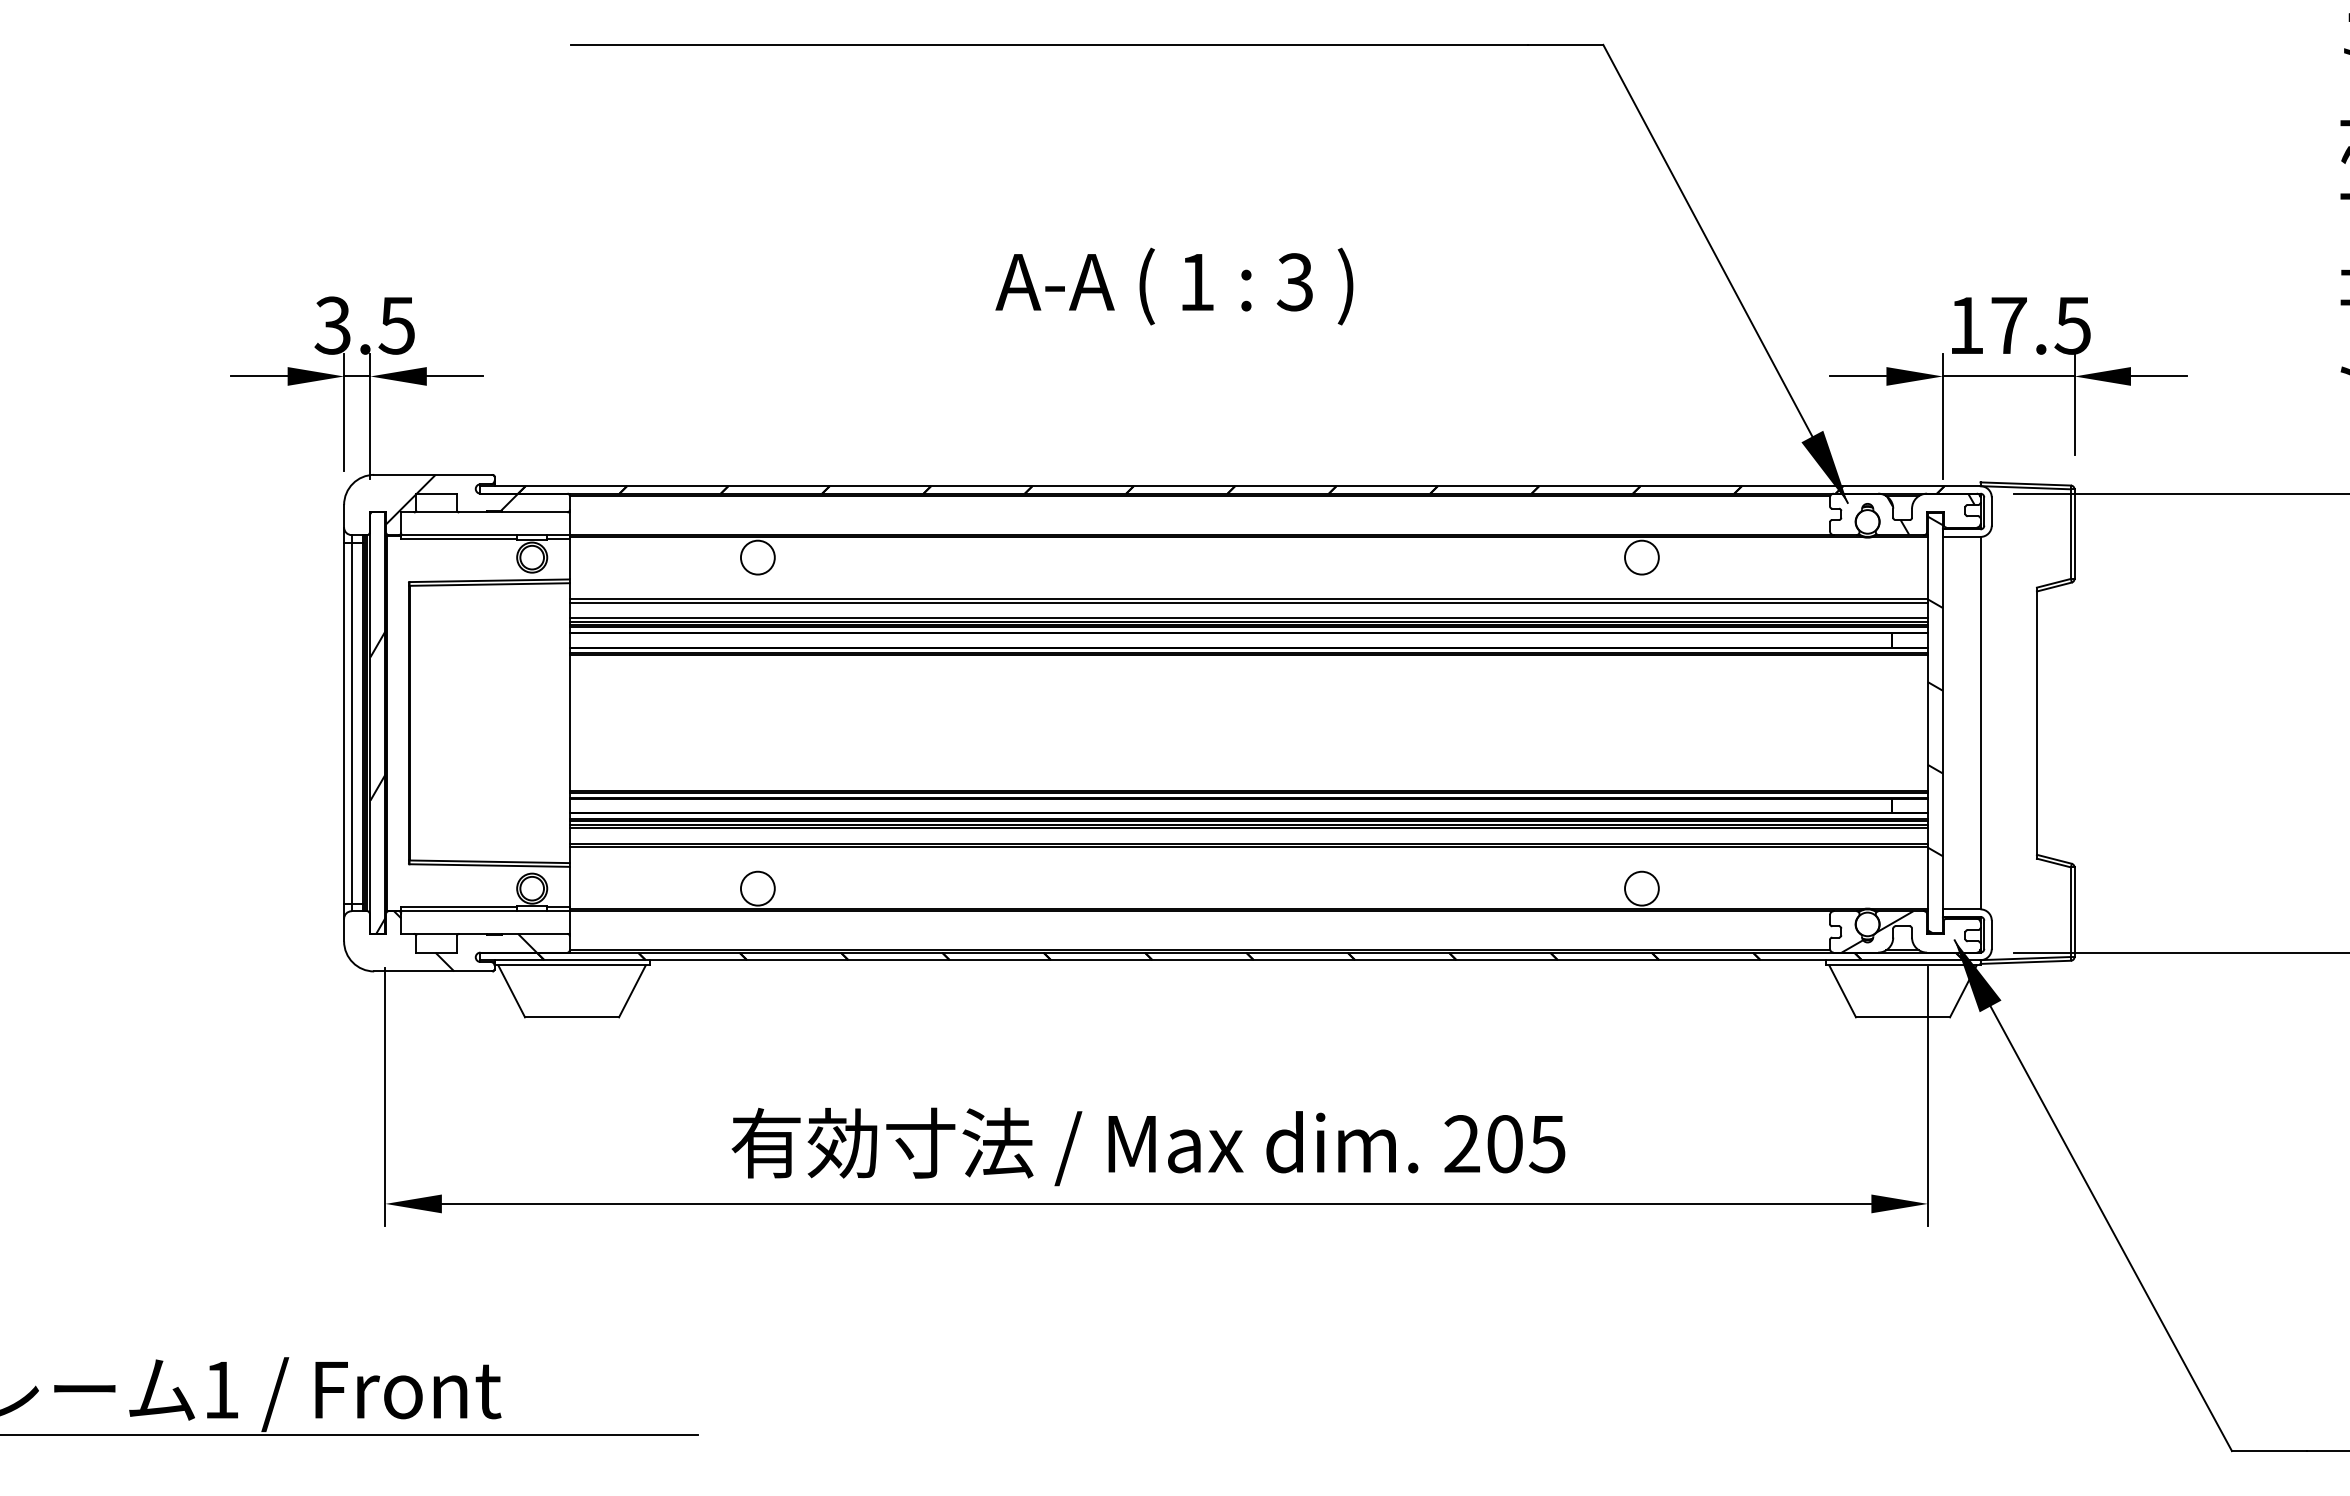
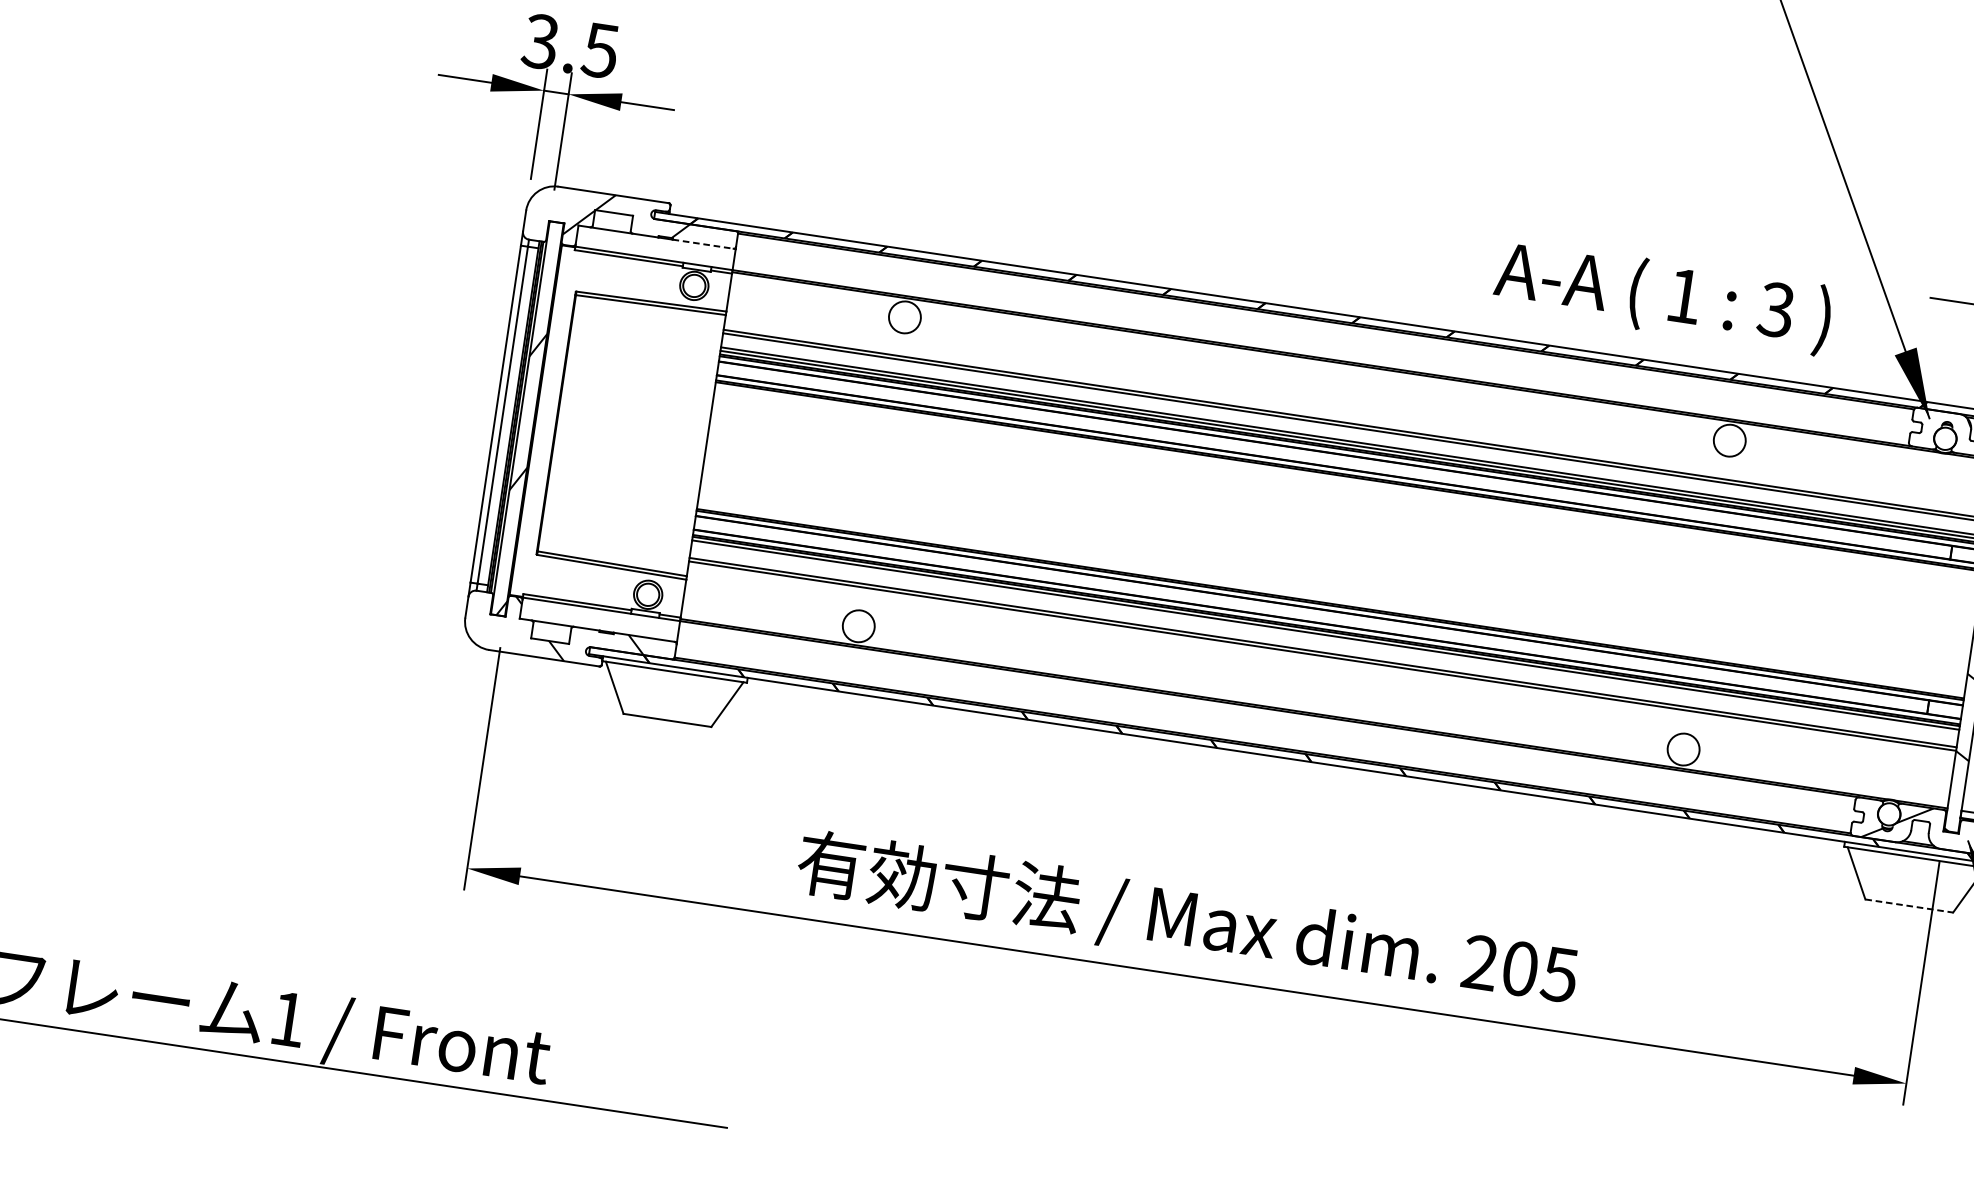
text: (1174, 286) -> (1663, 297), moved
line: (534, 512) -> (702, 244), solid -> dashed
line: (1248, 828) -> (1324, 638), removed
line: (1903, 1017) -> (1909, 906), solid -> dashed

